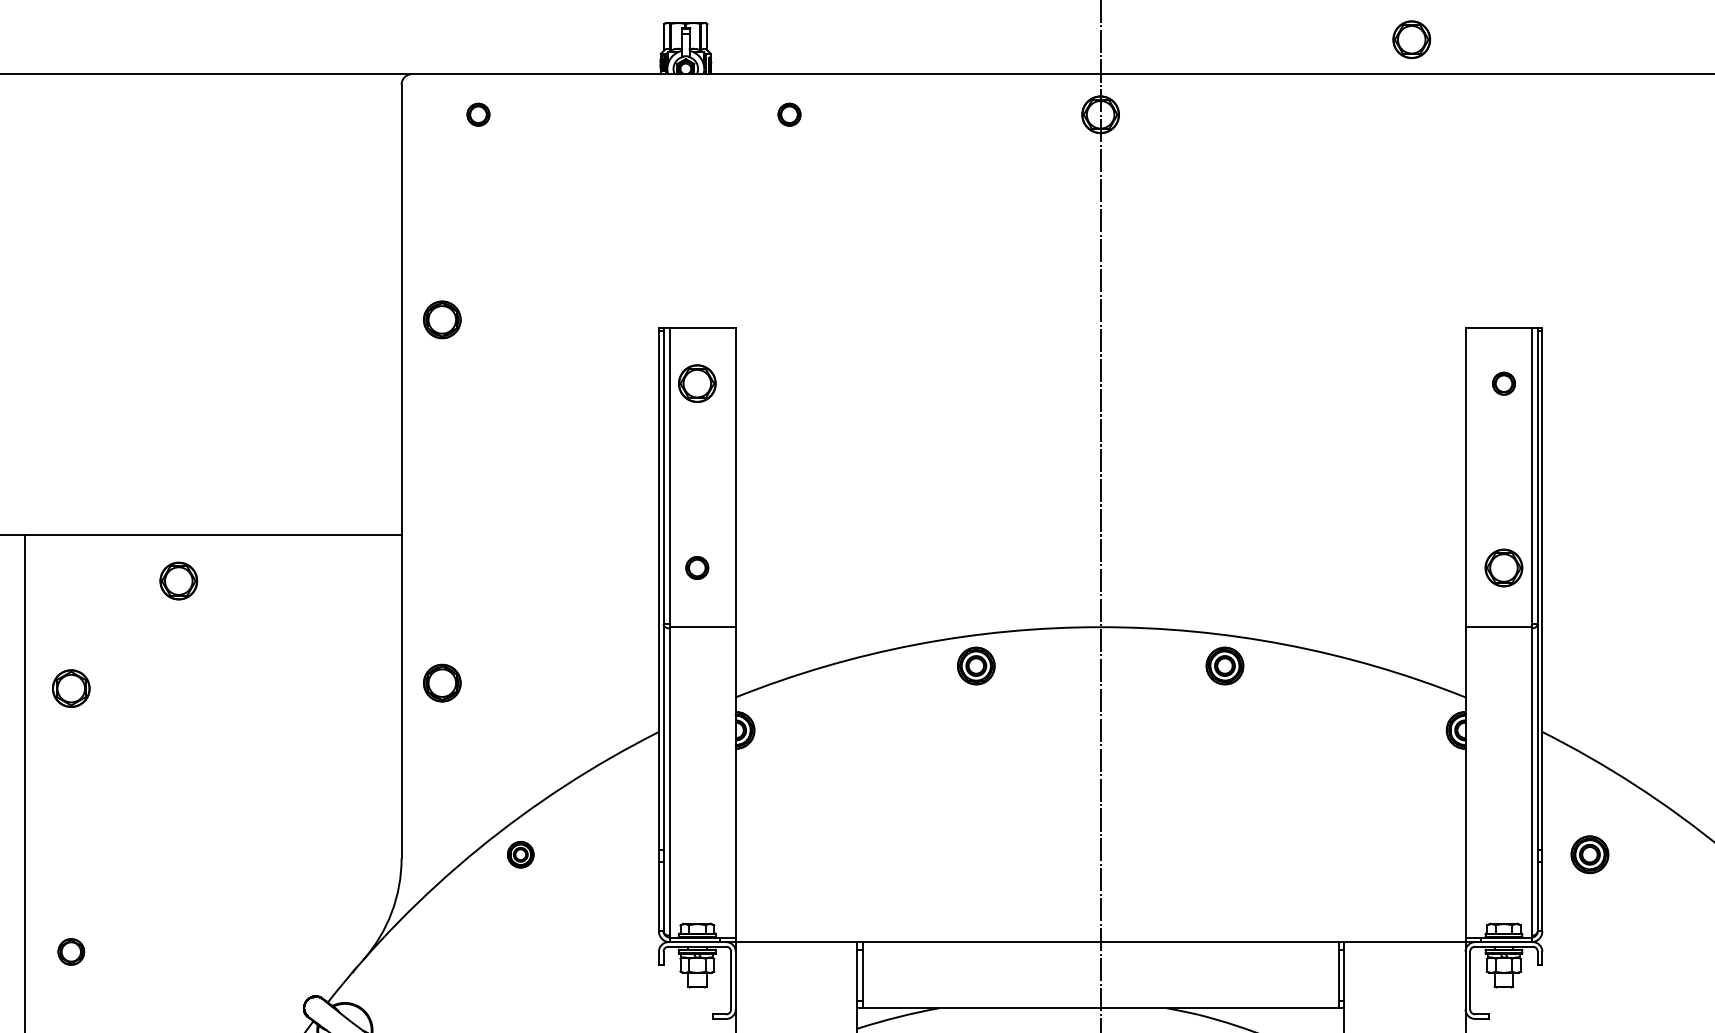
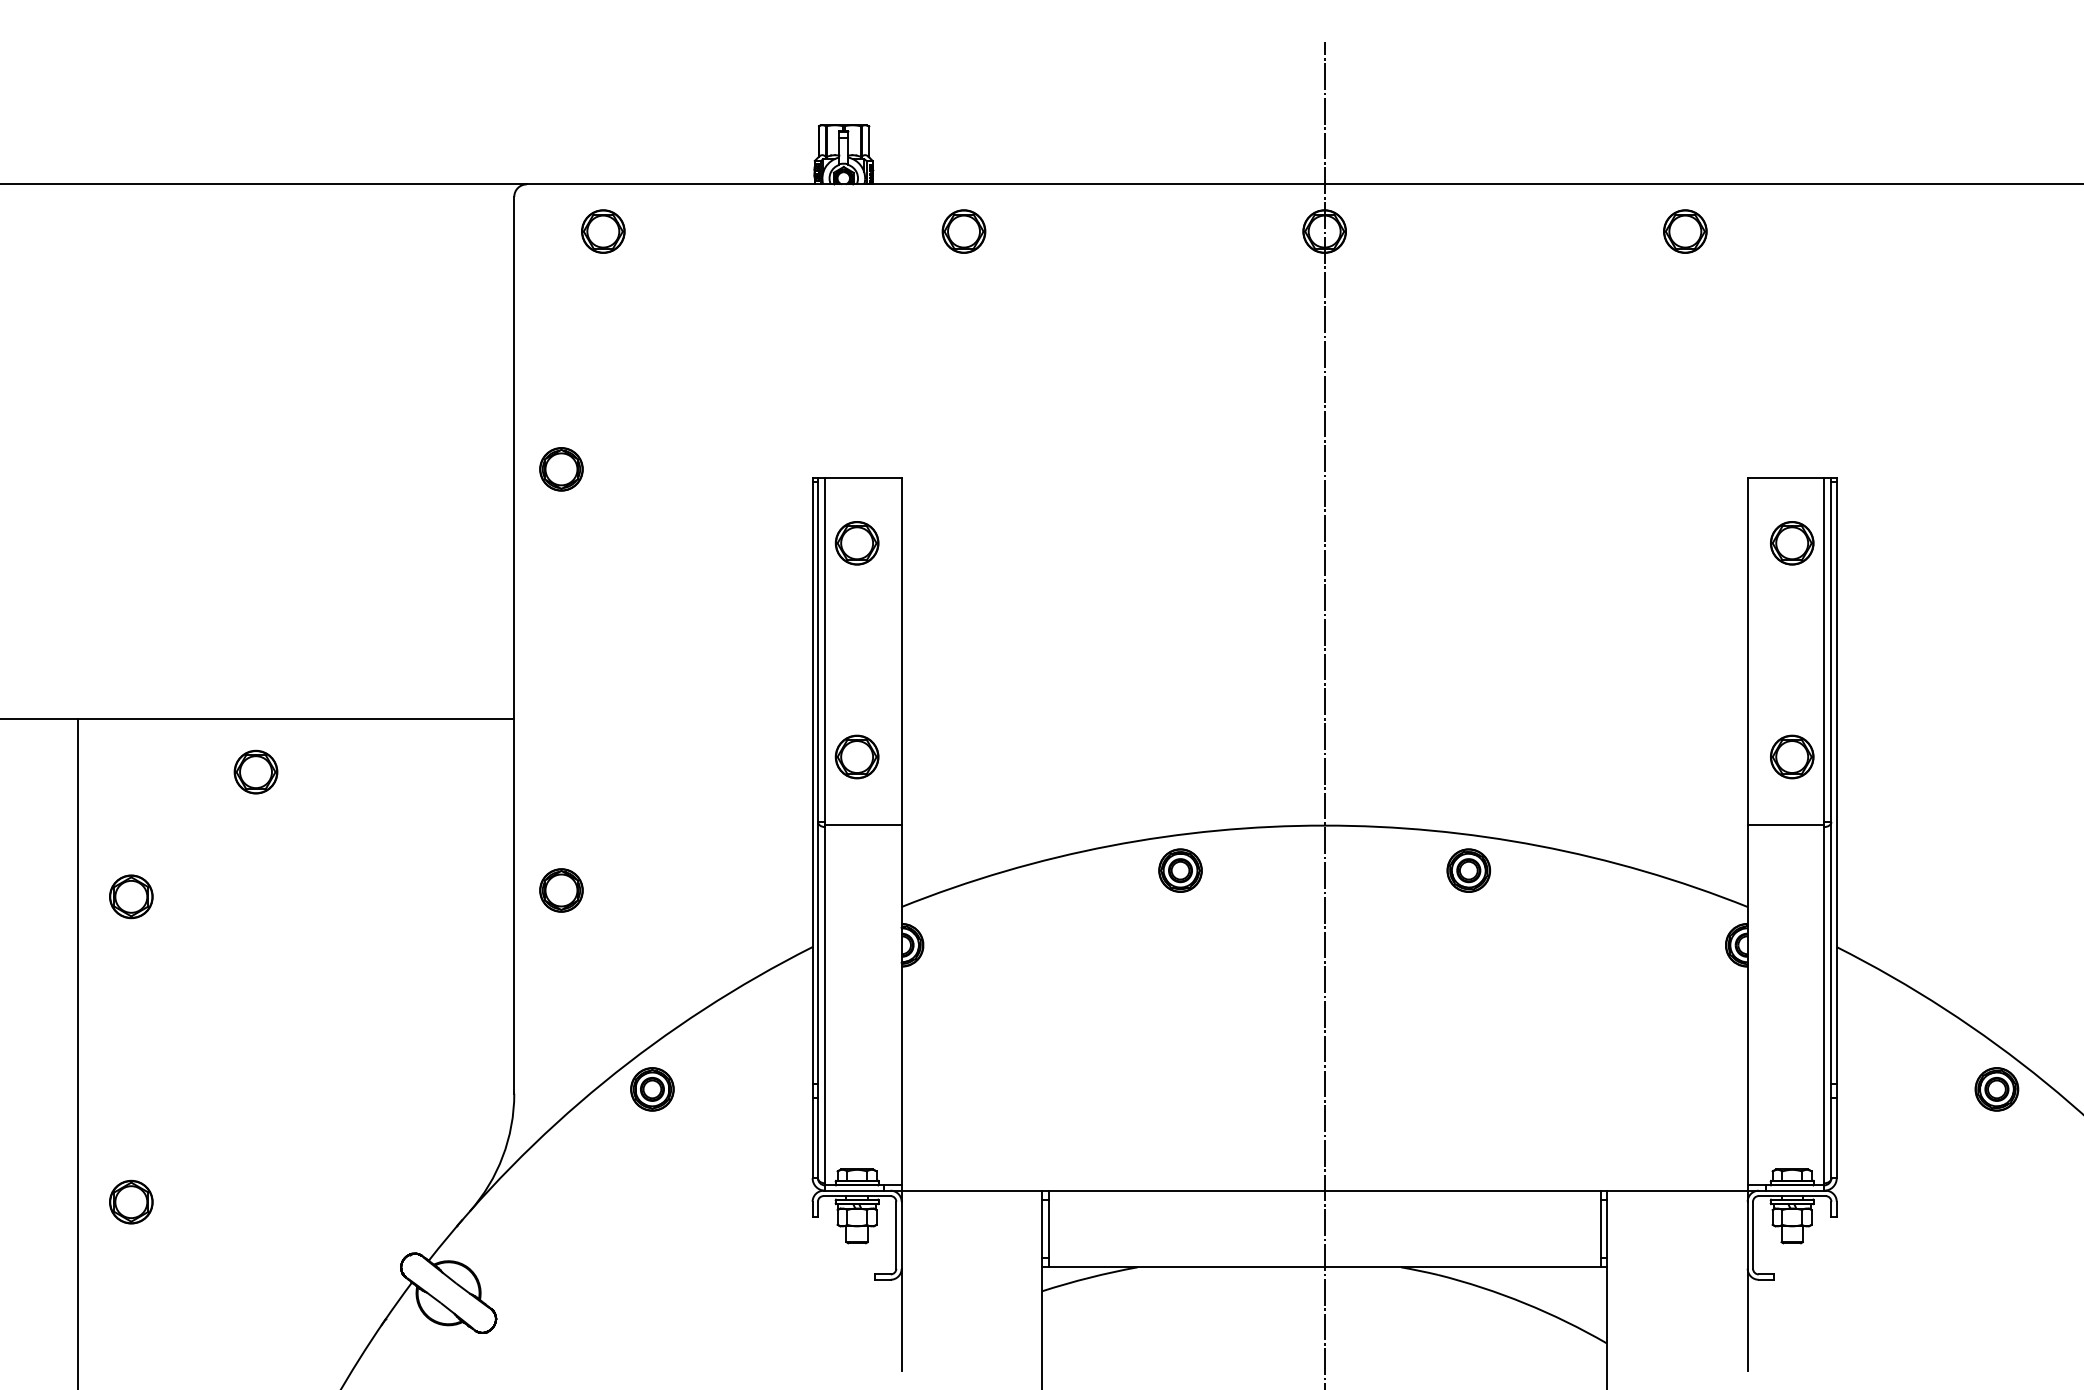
part: (1411, 39) -> (1685, 231), moved
part: (478, 114) -> (603, 231), size x1.67
part: (789, 114) -> (963, 231), size x1.67
part: (1504, 383) -> (1792, 543), size x1.67
part: (696, 567) -> (856, 756), size x1.67
part: (520, 854) -> (652, 1089), size x1.43
part: (1589, 854) -> (1996, 1089), moved
part: (71, 951) -> (131, 1201), size x1.43

